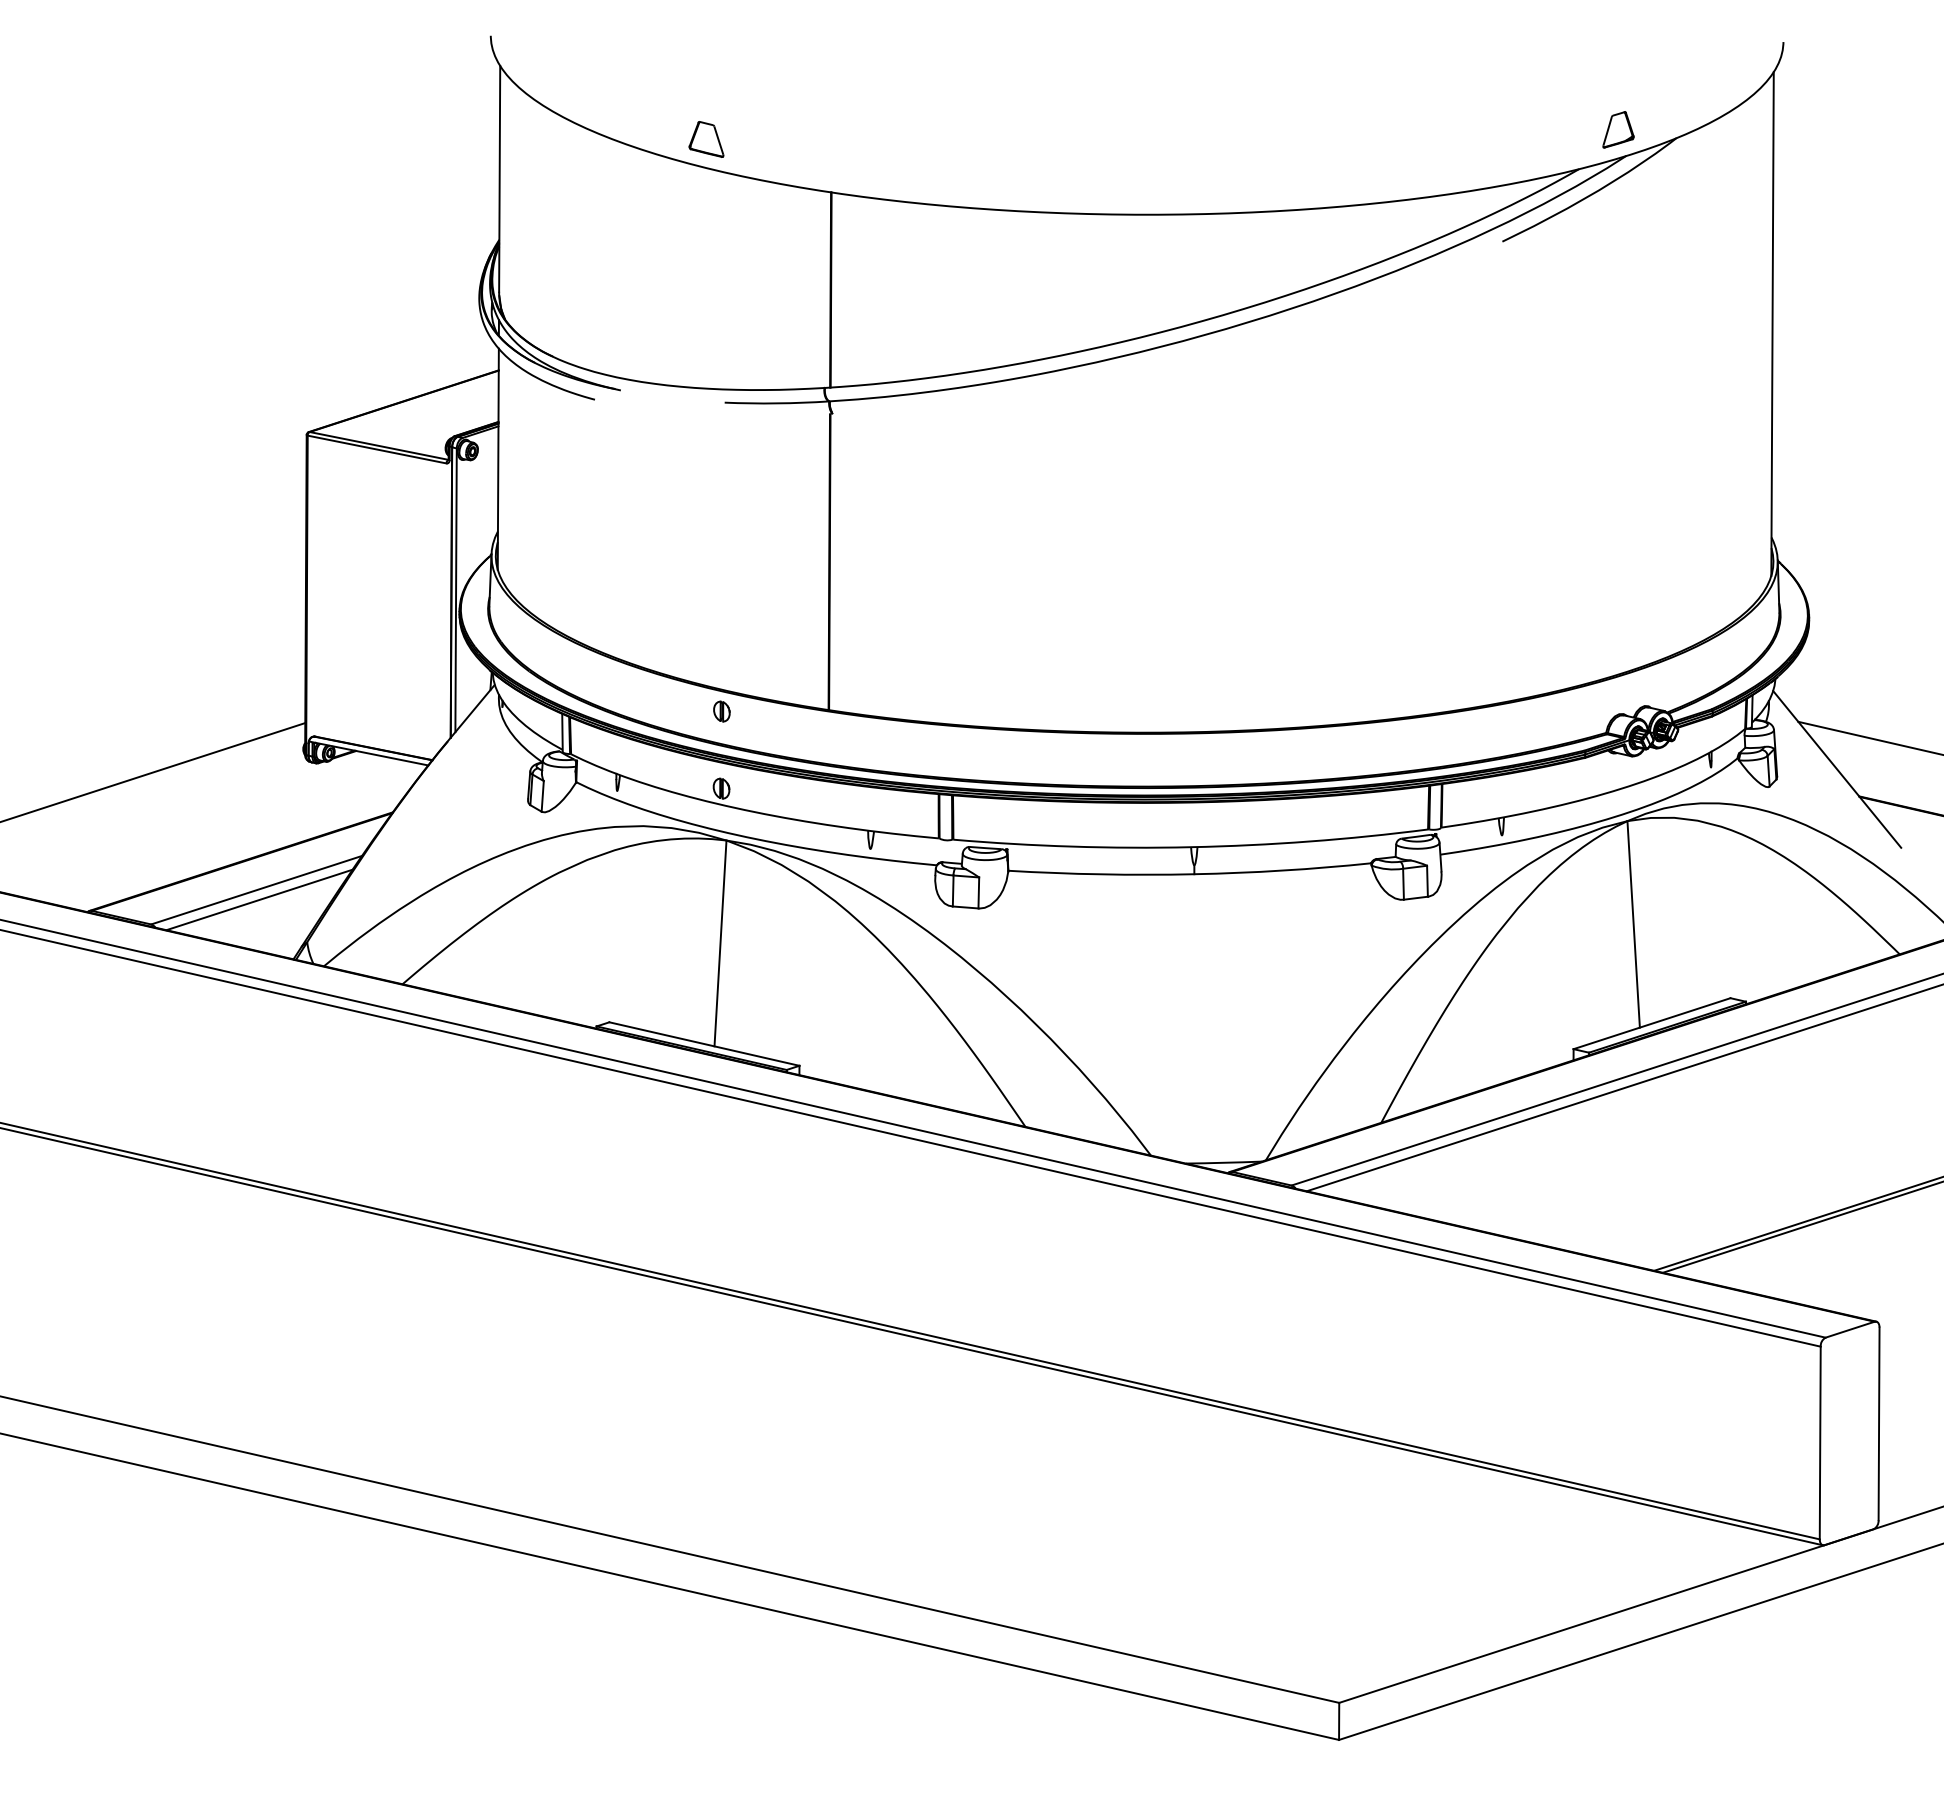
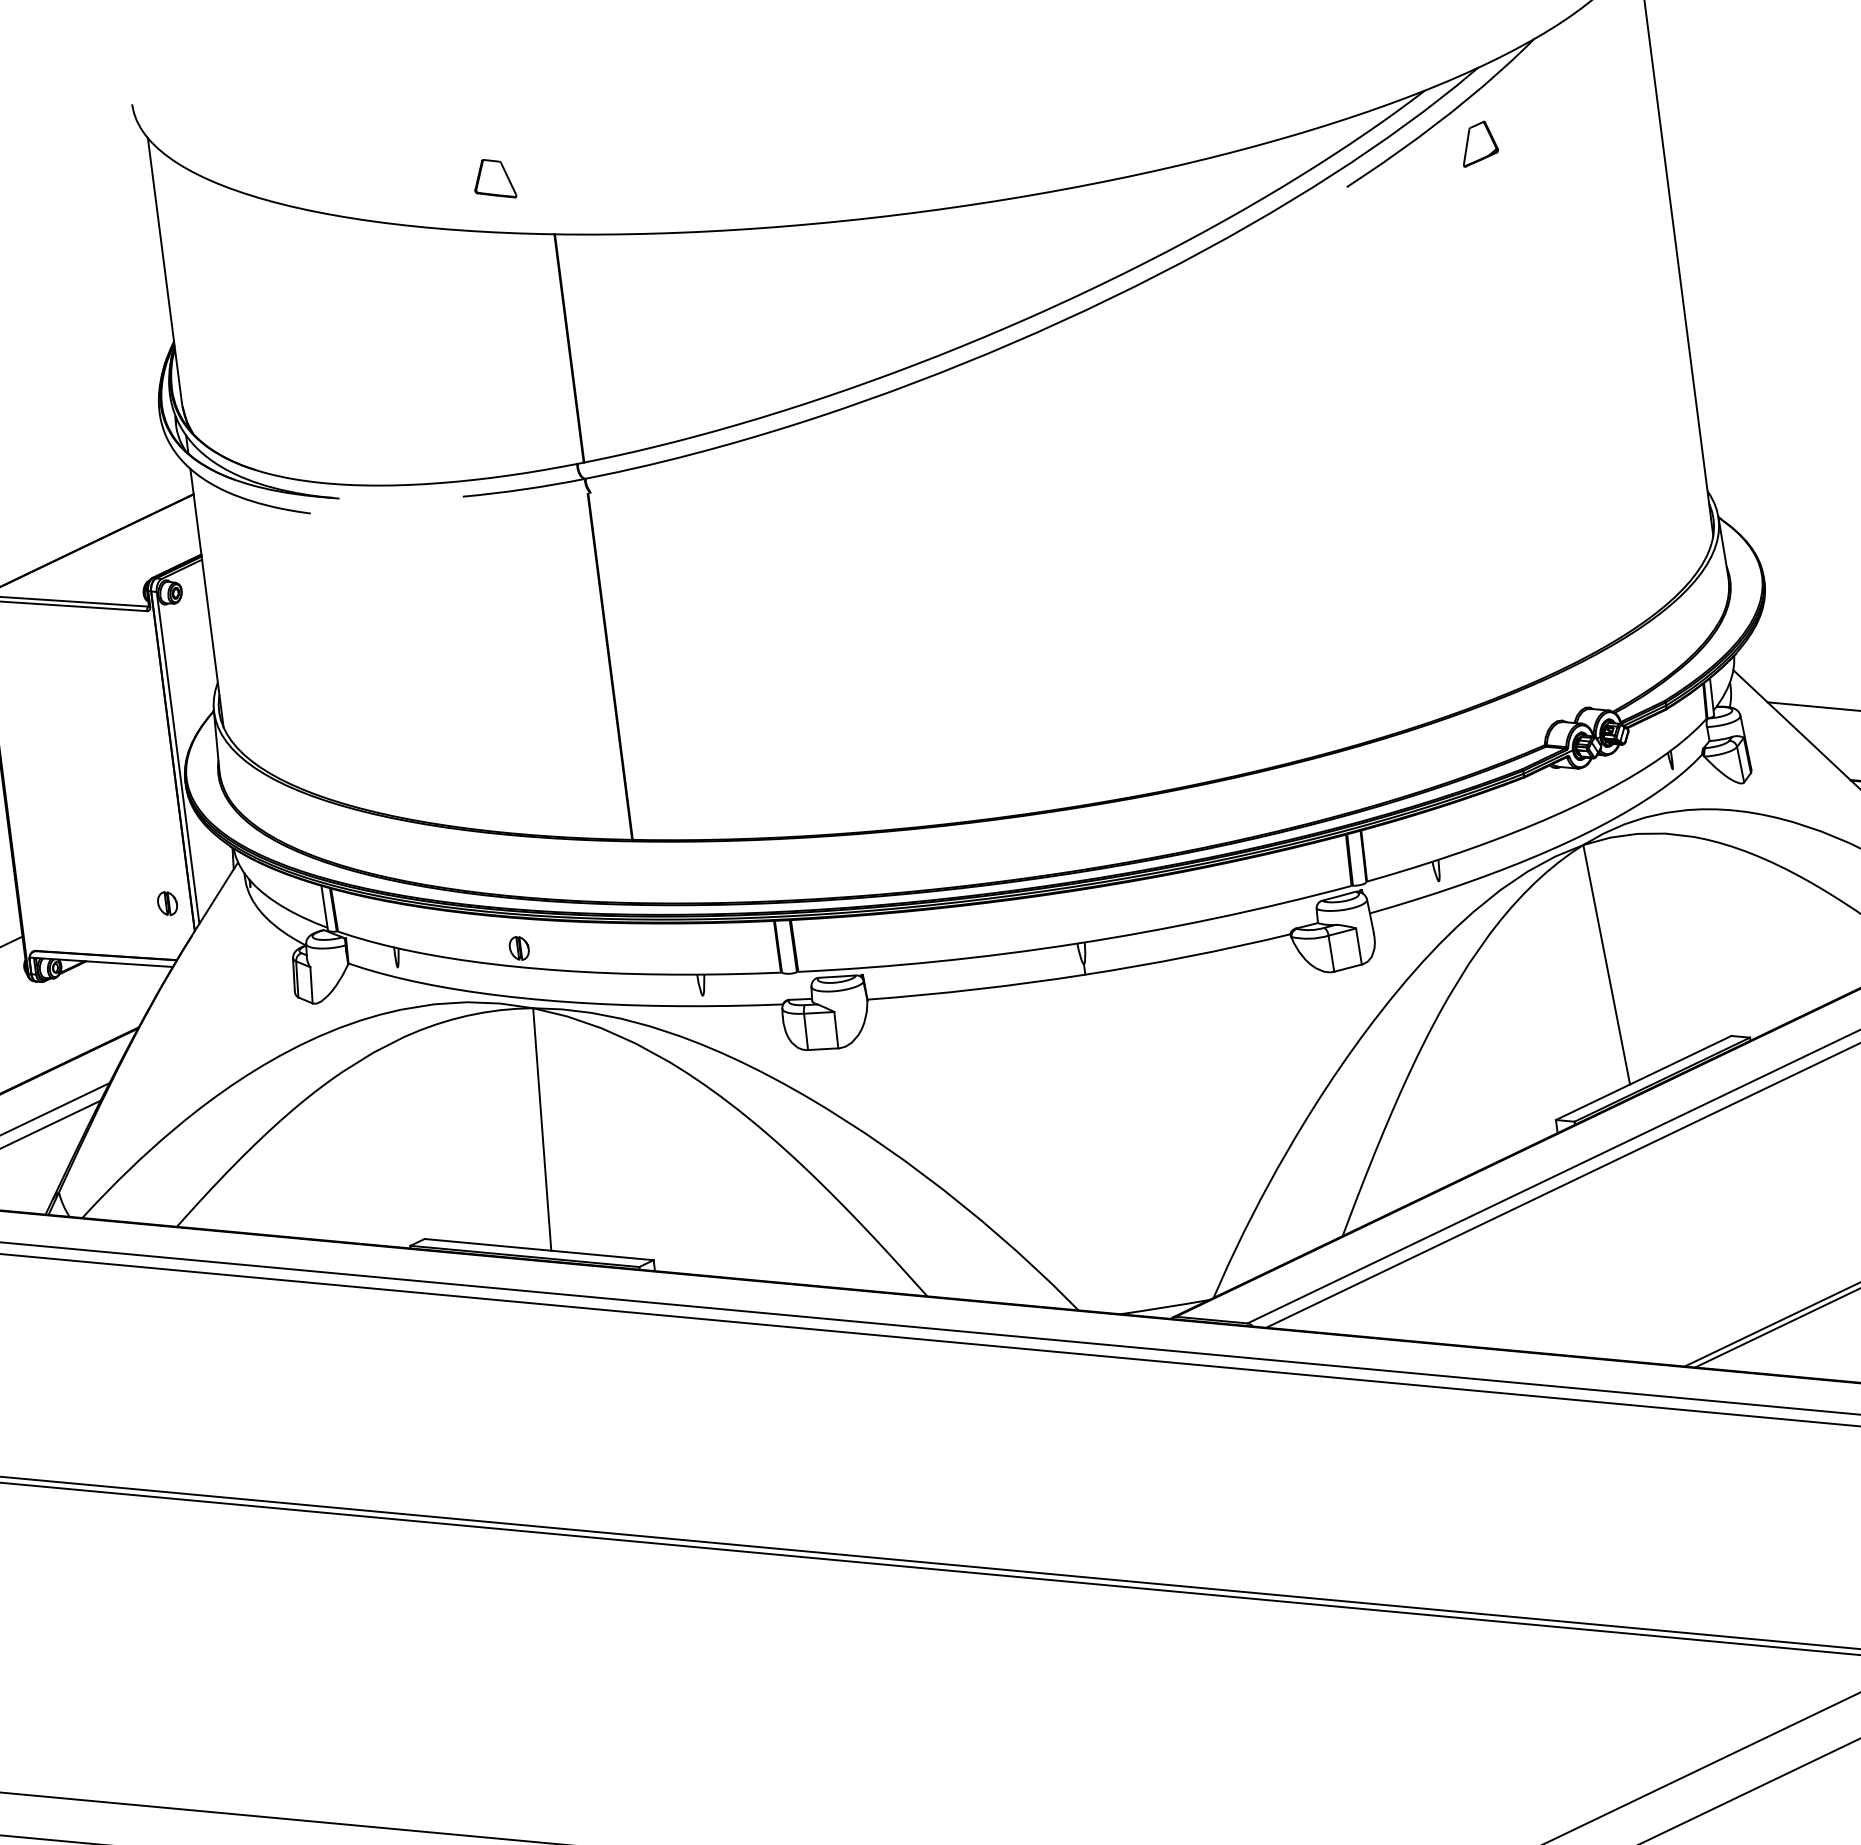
part: (1618, 129) -> (1479, 143), moved
part: (706, 139) -> (493, 179), moved
part: (721, 711) -> (167, 903), moved

